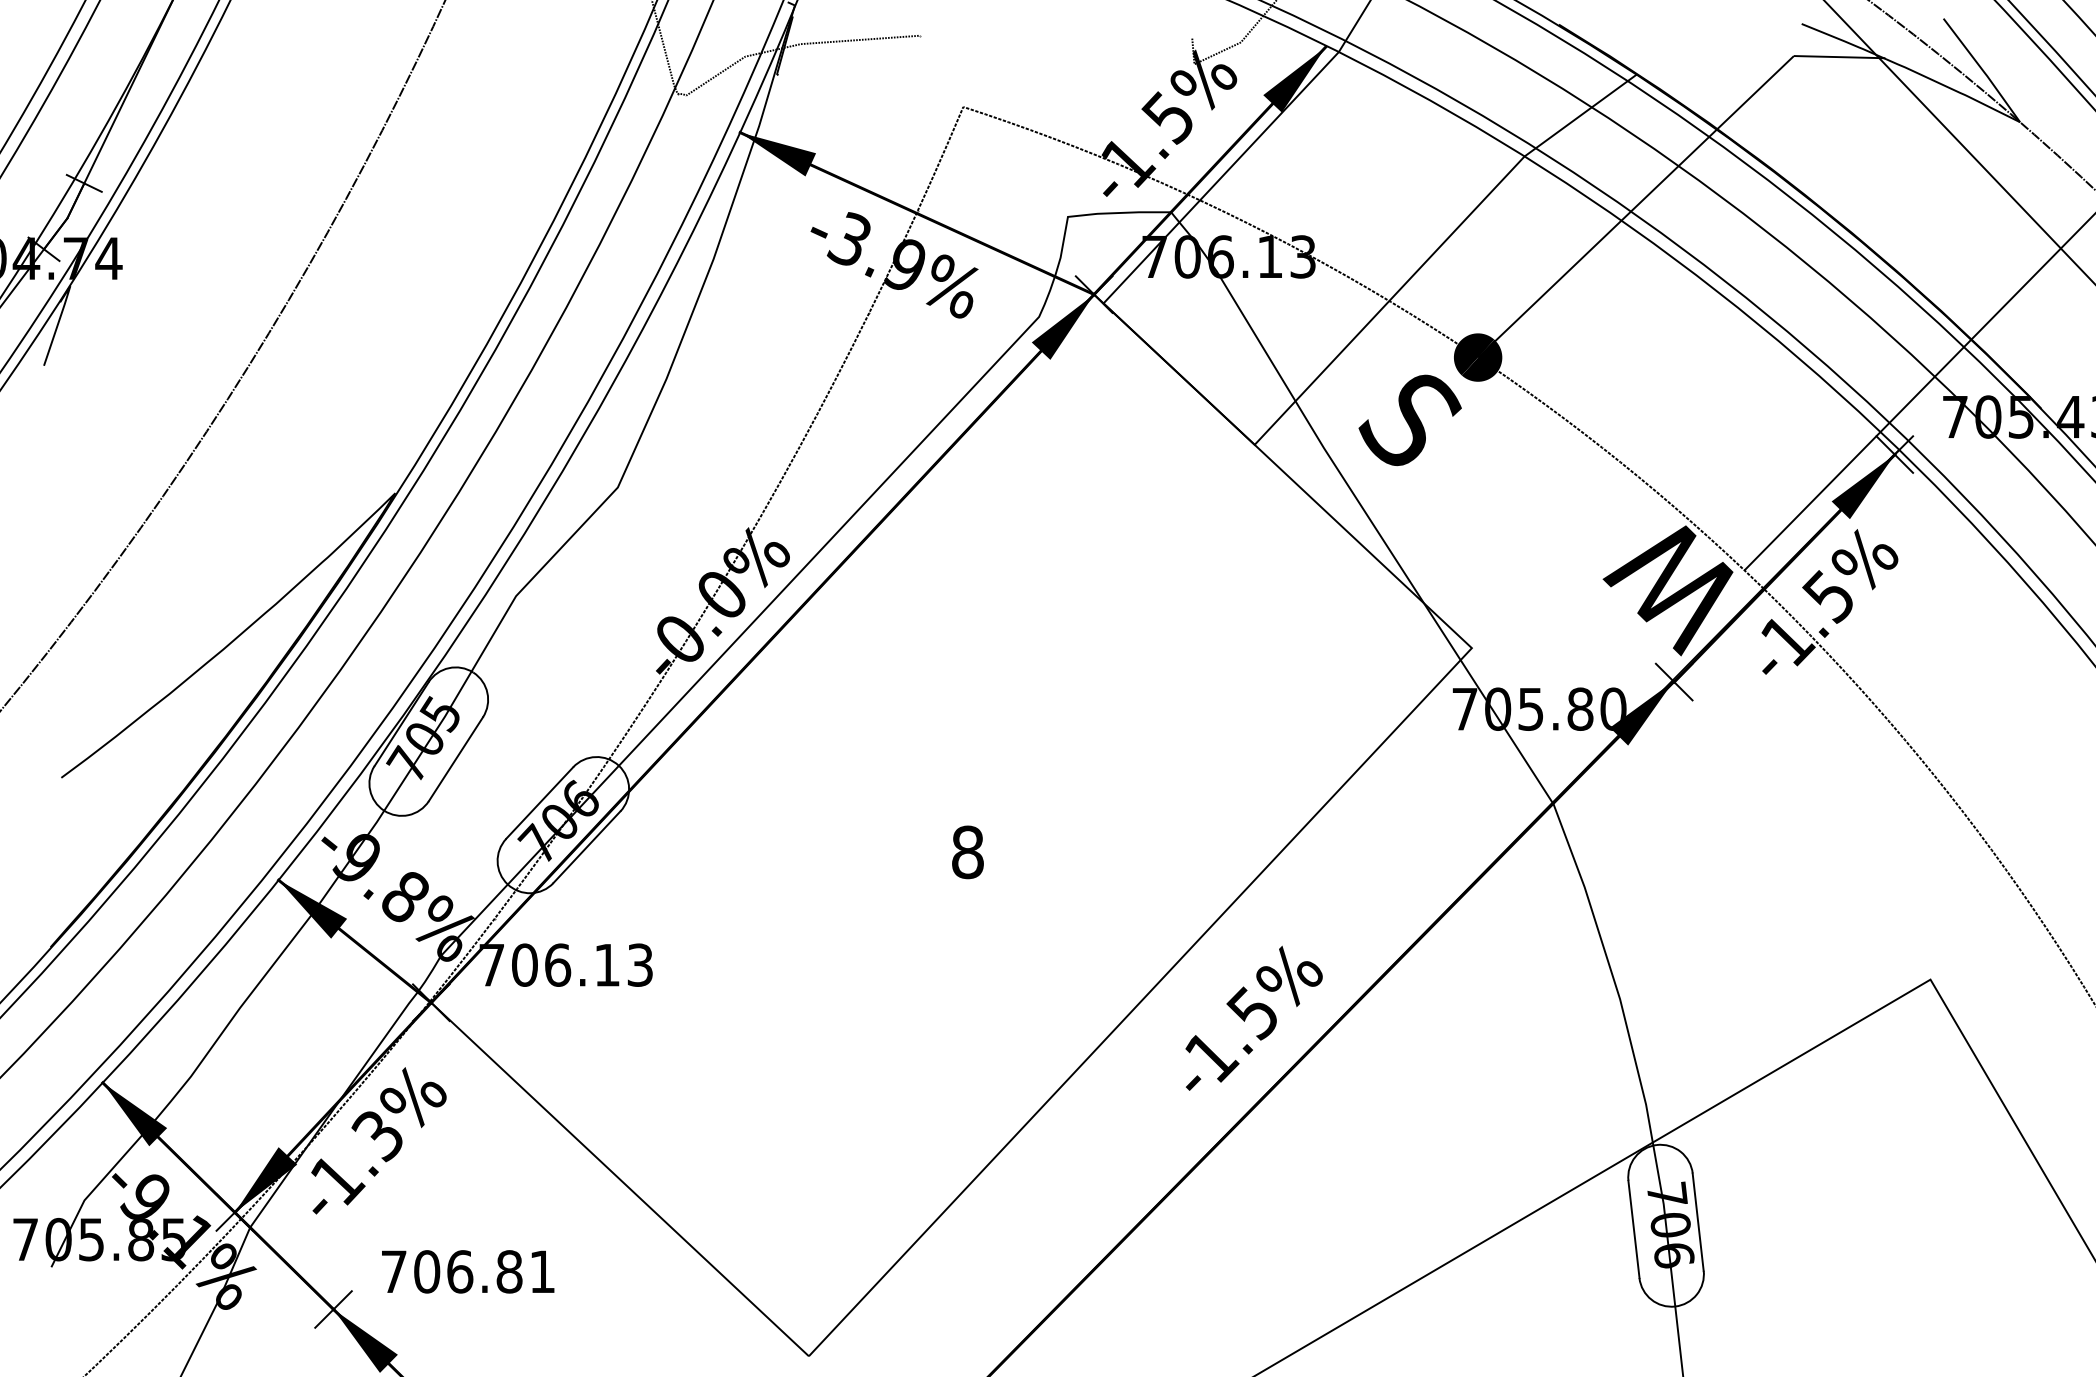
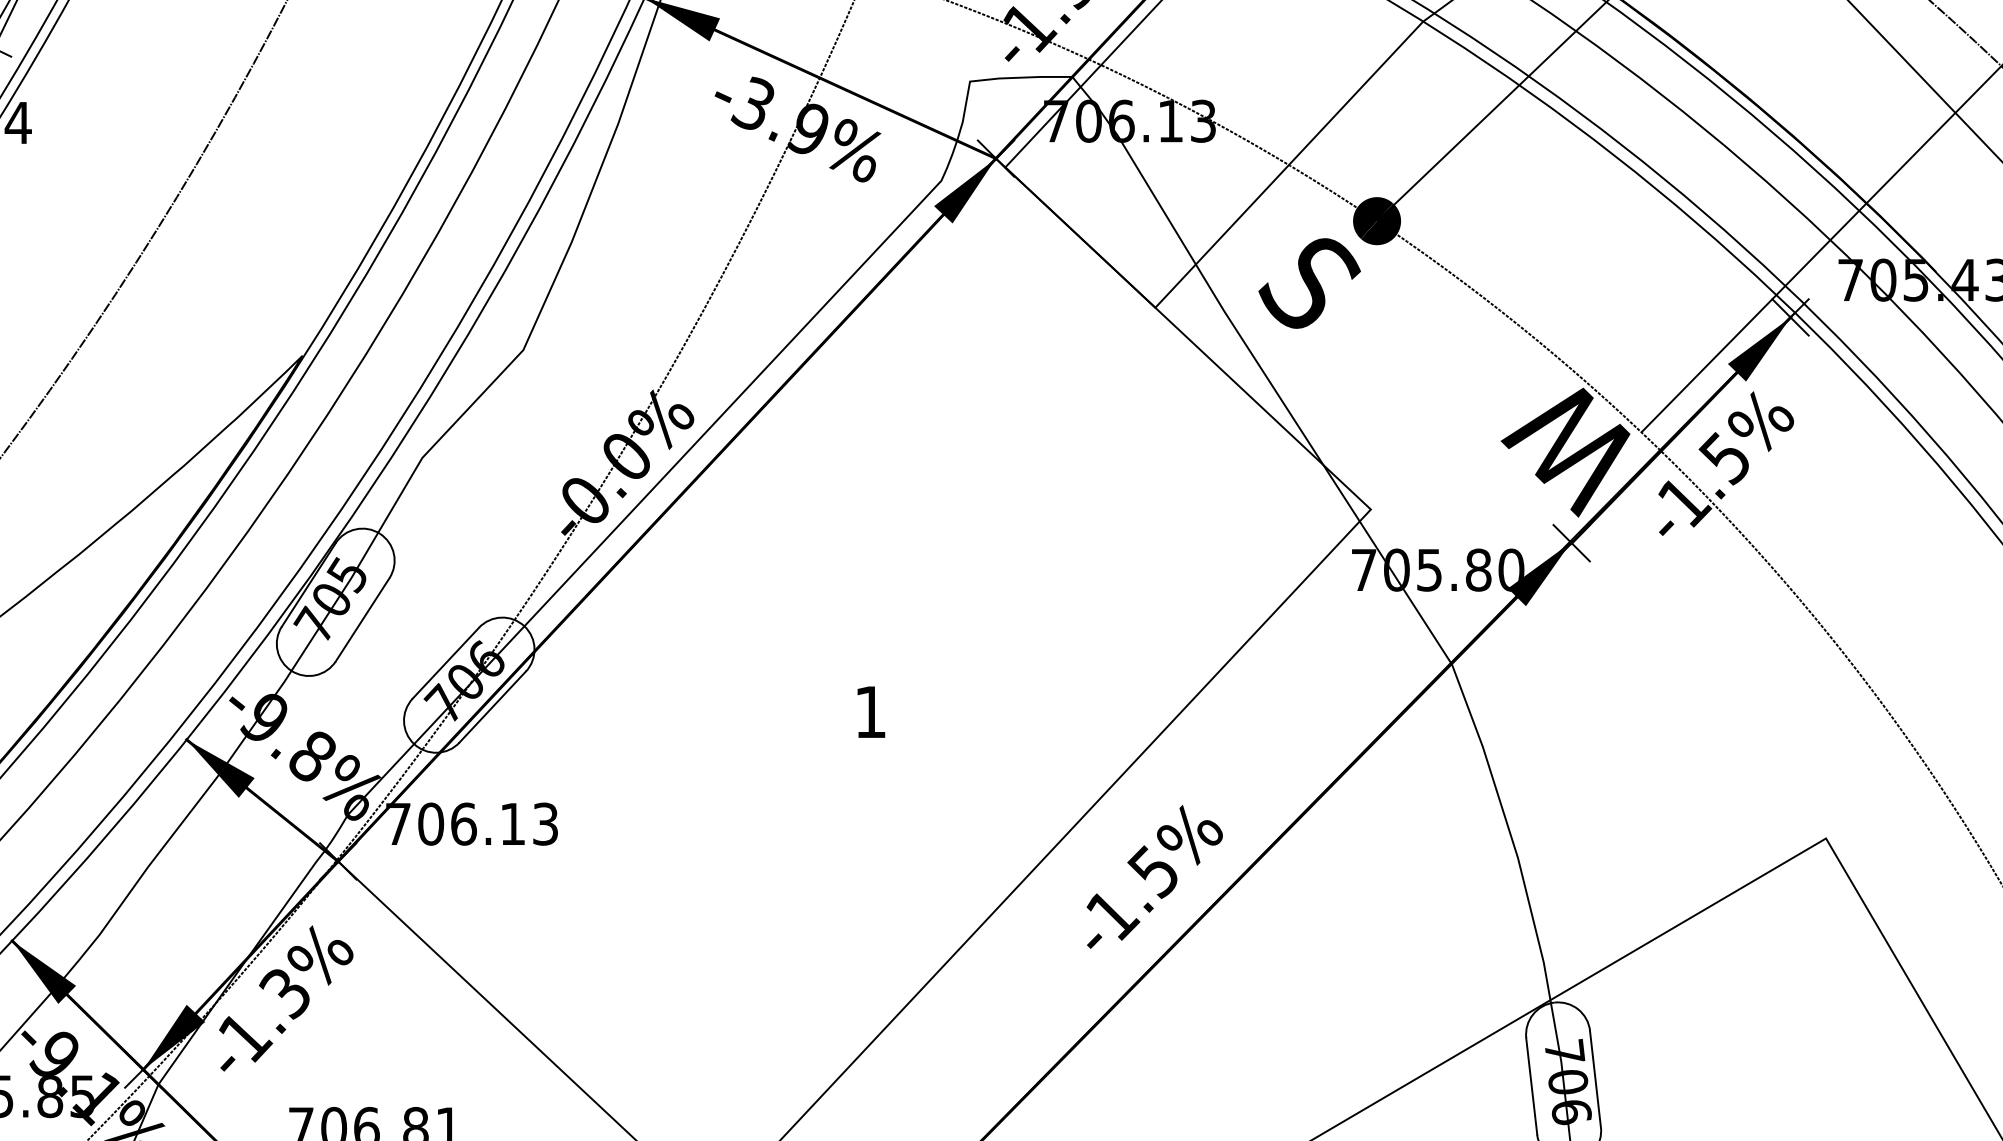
text: (967, 852) -> (870, 712), 8 -> 1

